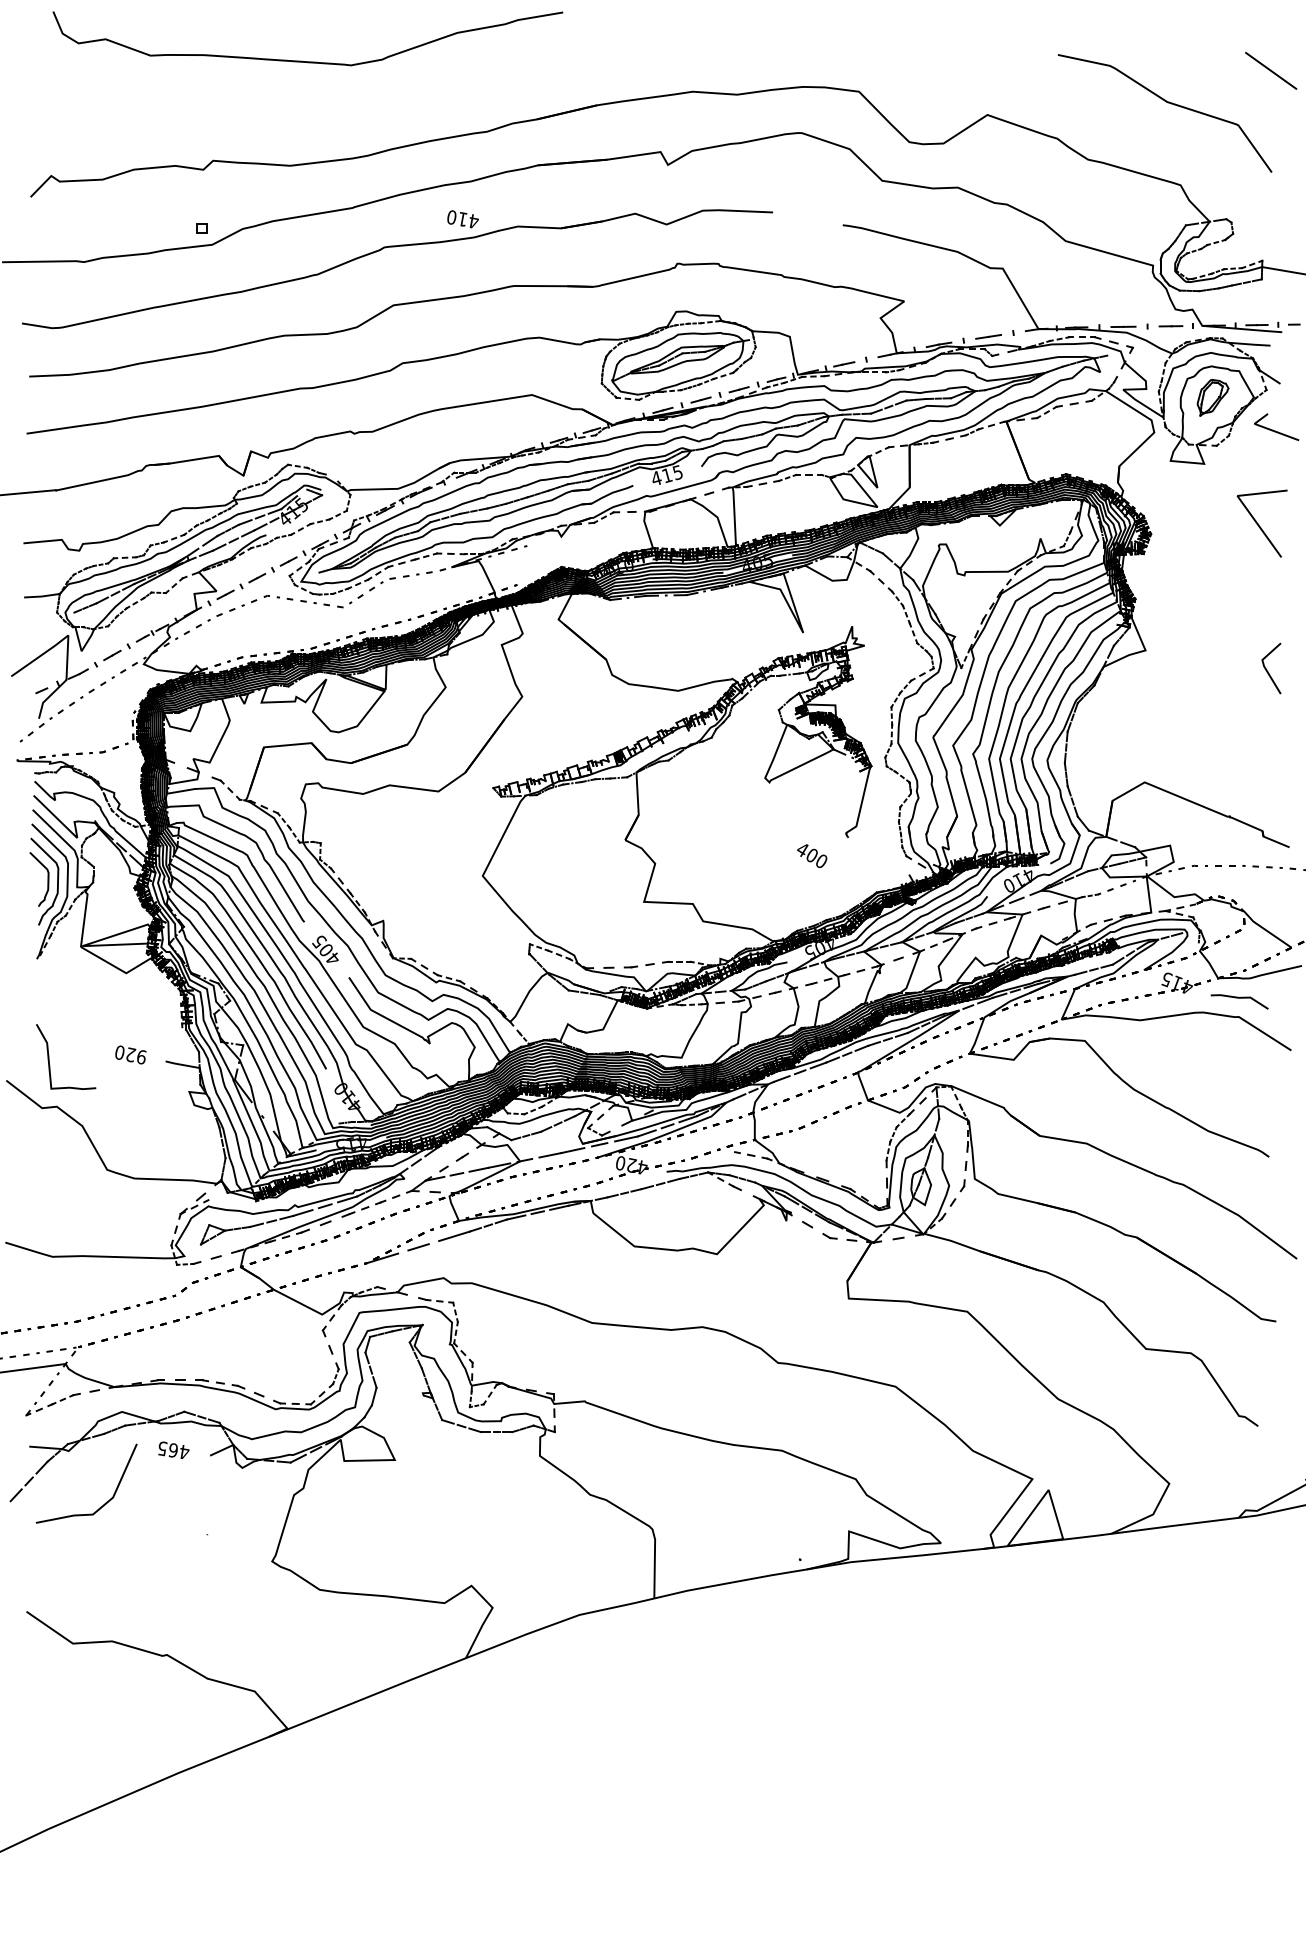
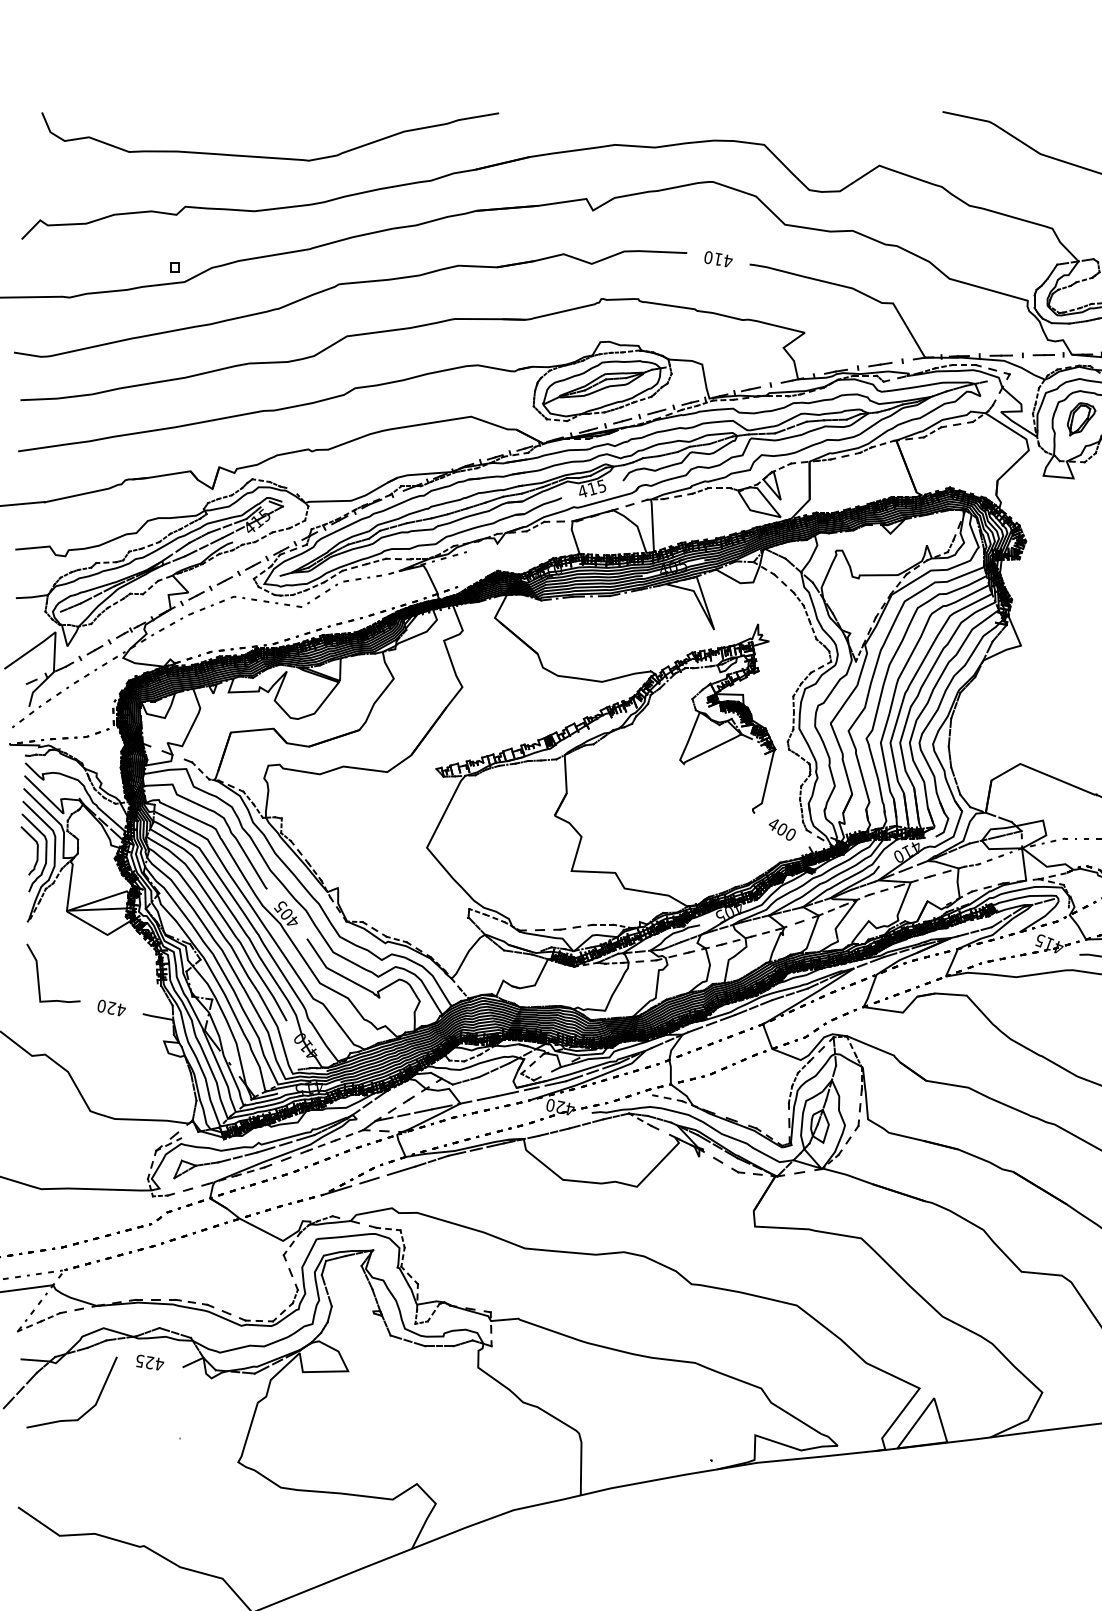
curve: (302, 60) -> (265, 156), moved
text: (462, 219) -> (718, 259), moved
text: (812, 855) -> (782, 829), moved
curve: (49, 1056) -> (38, 972), moved
text: (141, 1056) -> (121, 1009), 920 -> 420
text: (173, 1450) -> (149, 1362), 465 -> 425

